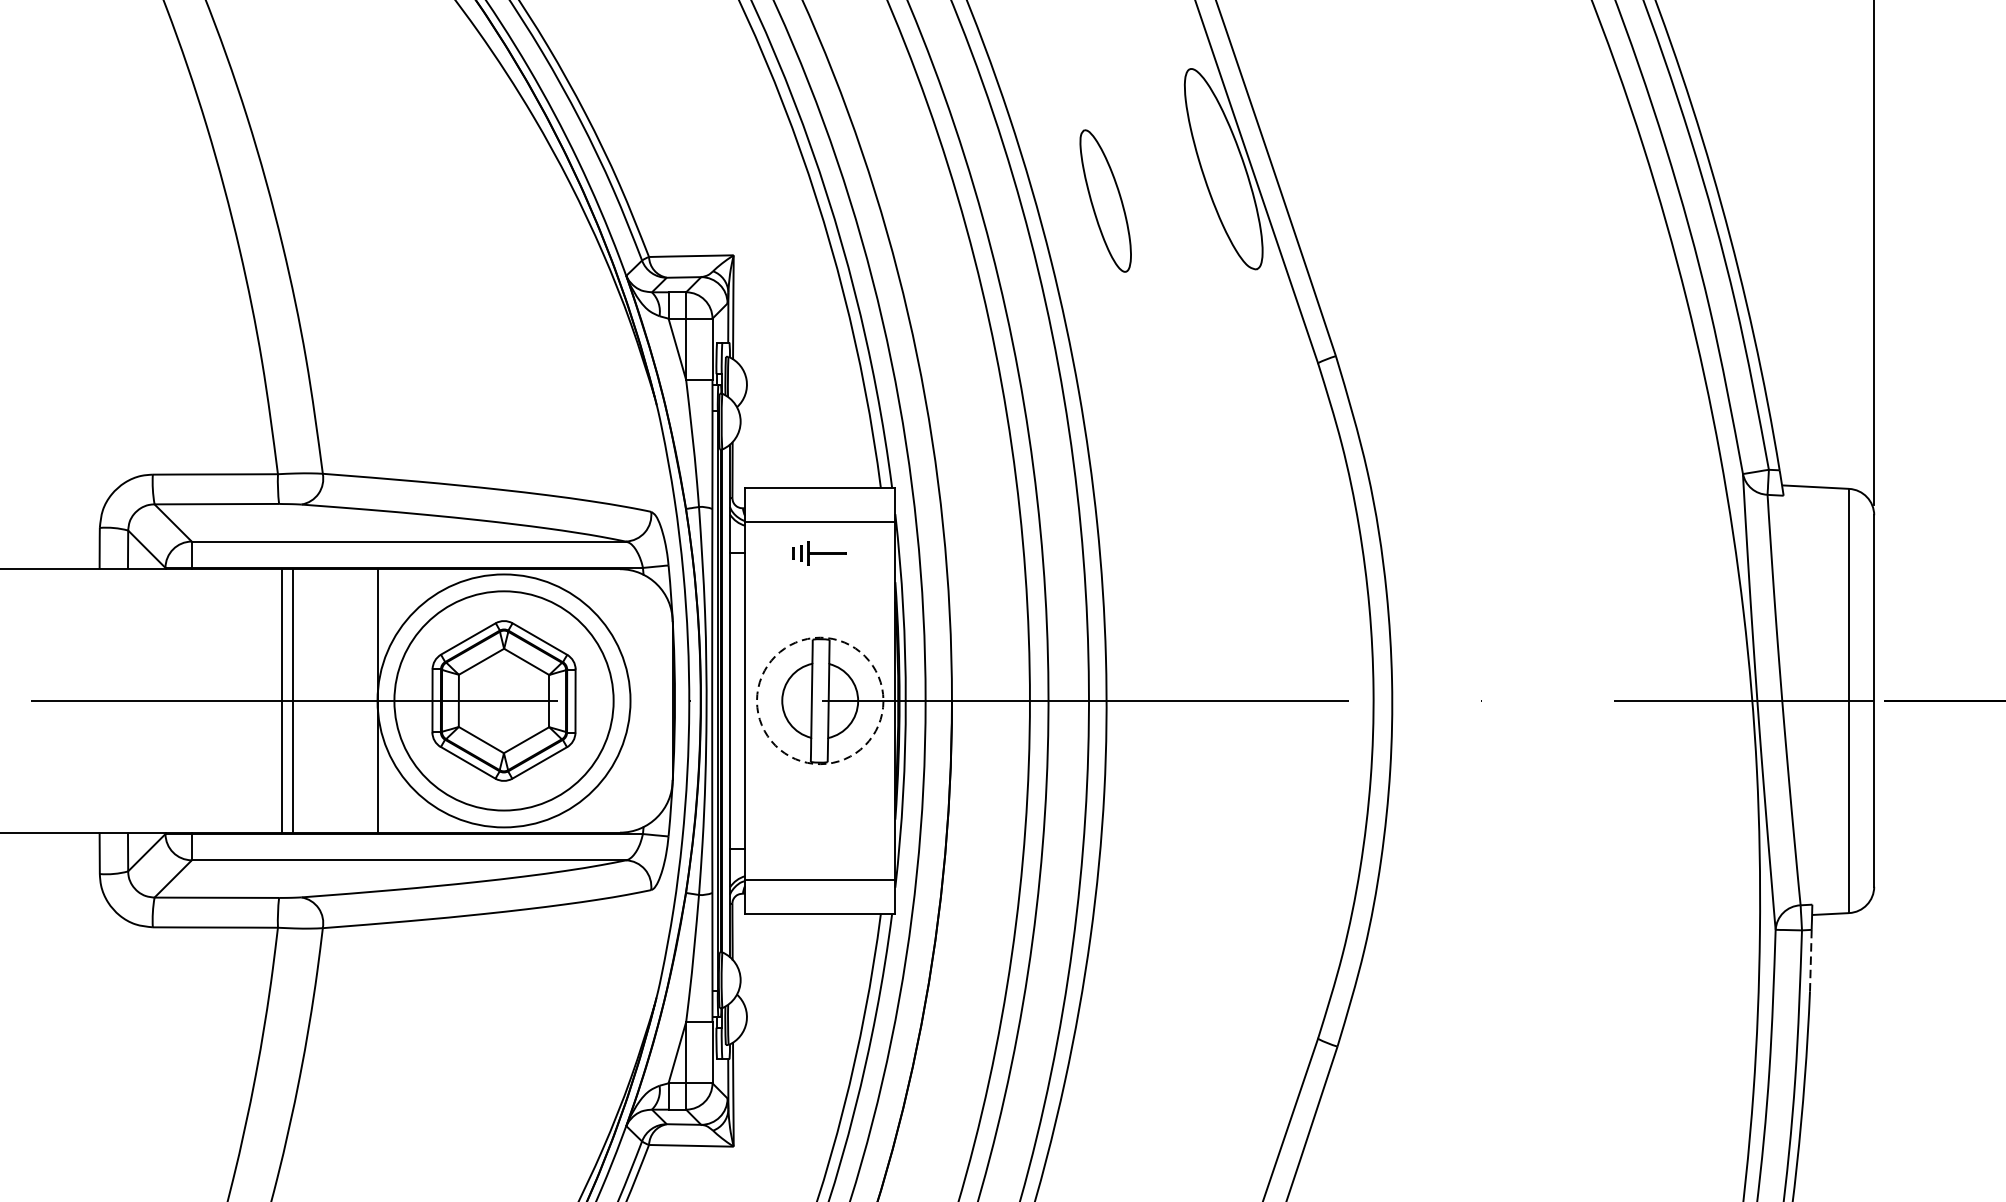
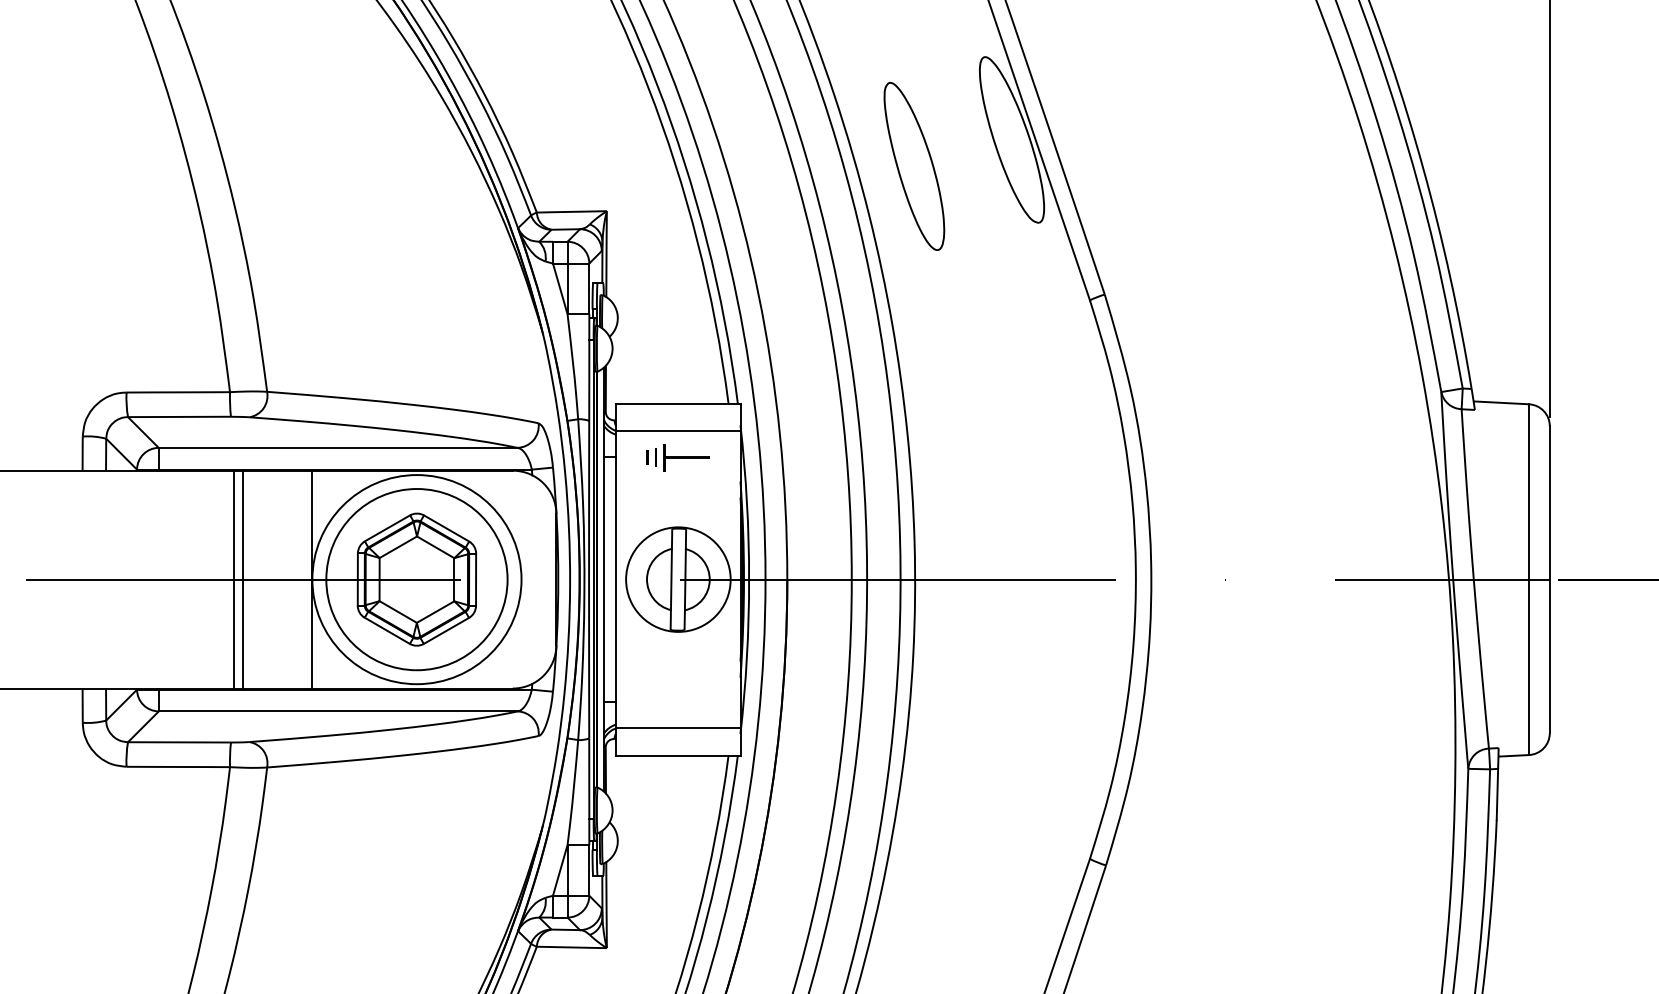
part: (1105, 200) -> (914, 165), size x1.43
part: (819, 553) -> (677, 457), size x1.43
circle: (820, 700) -> (678, 579), dashed -> solid
line: (1810, 959) -> (1497, 793), dashed -> solid

